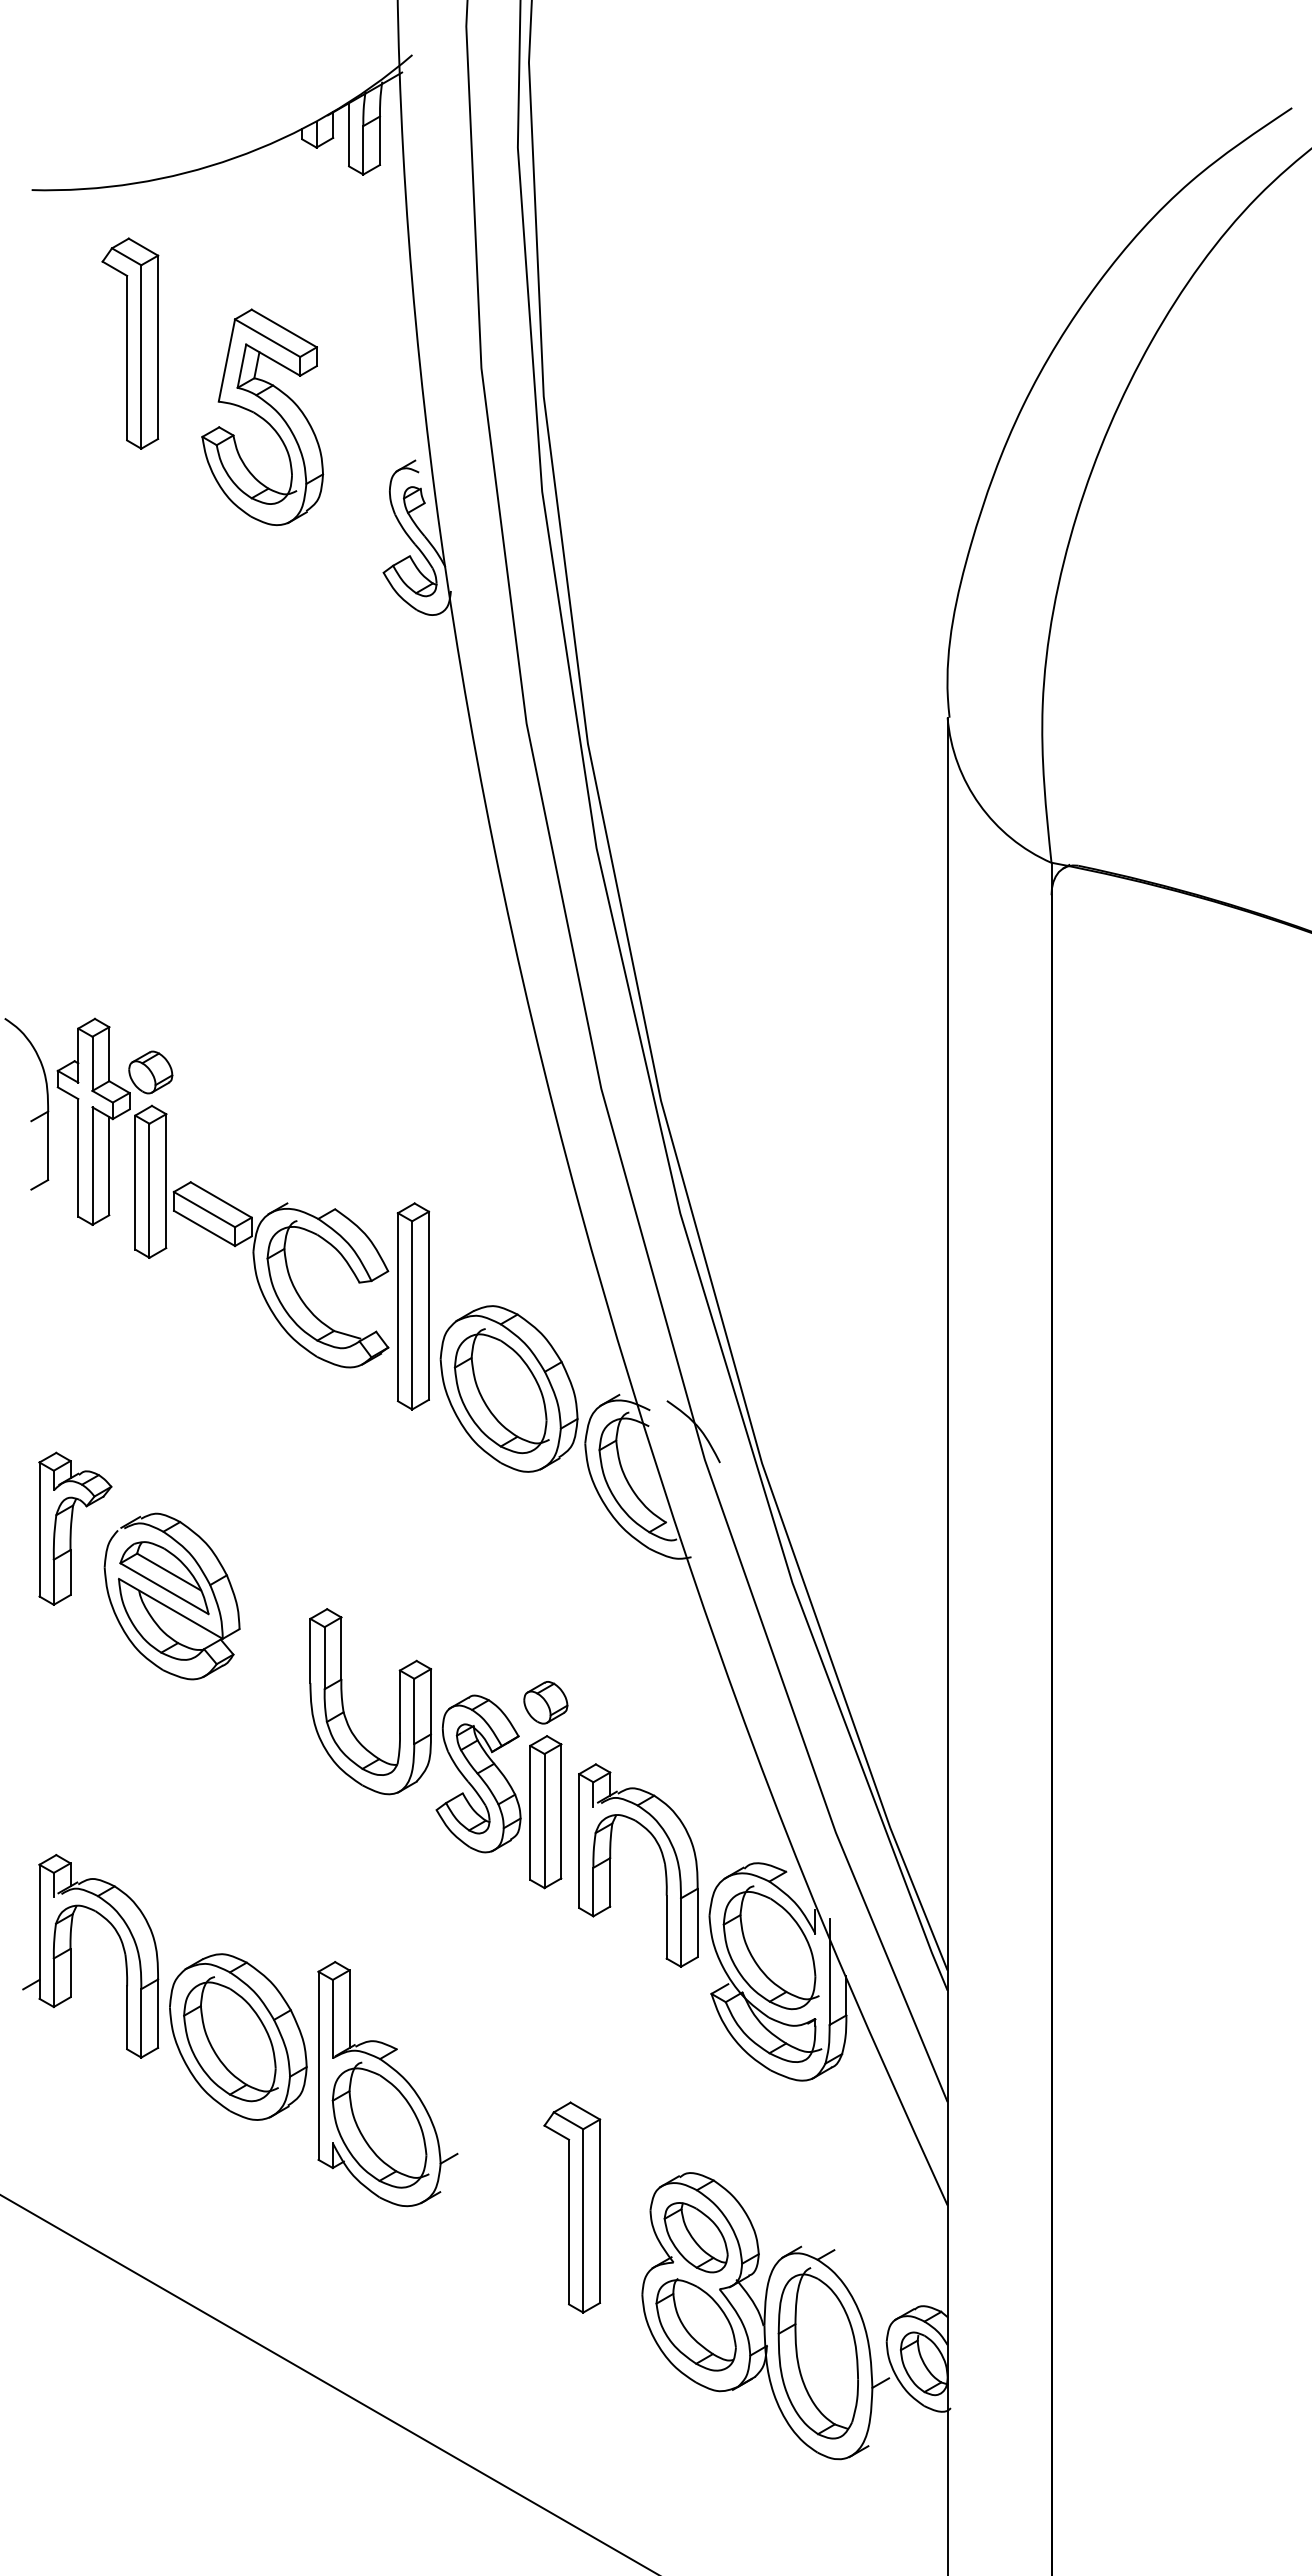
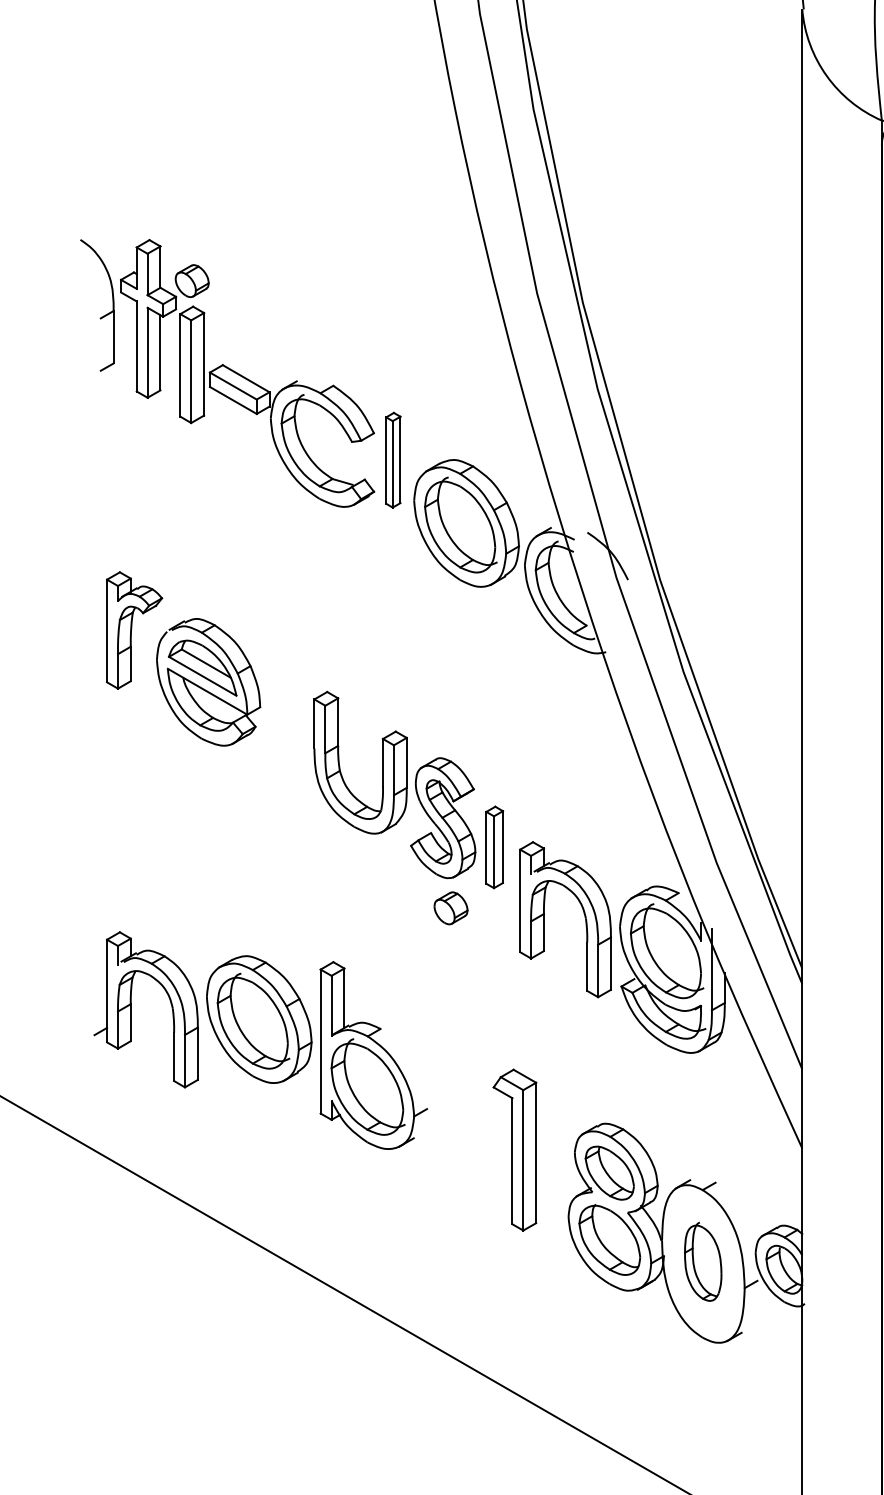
part: (413, 1306) -> (393, 460), size x0.6
part: (545, 1702) -> (450, 908), moved
part: (545, 1812) -> (494, 847), size x0.7
part: (662, 1858) -> (584, 914), moved
part: (71, 1956) -> (131, 1009), moved
part: (817, 2353) -> (702, 1261), size x0.6

